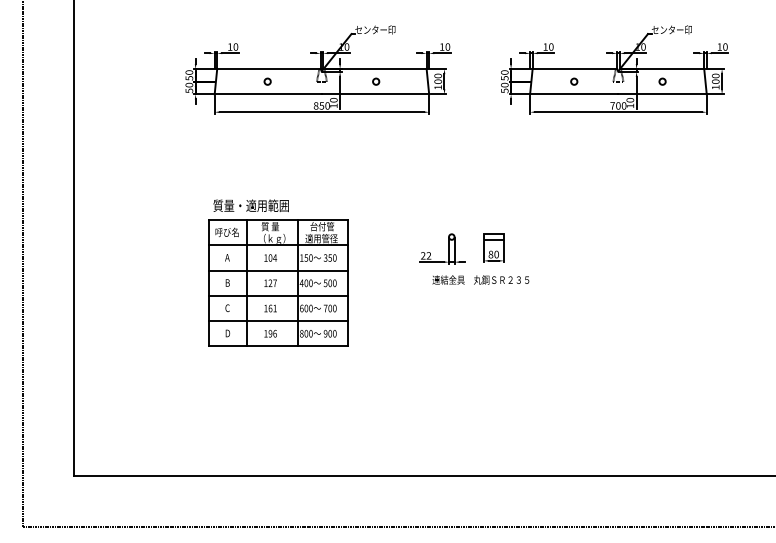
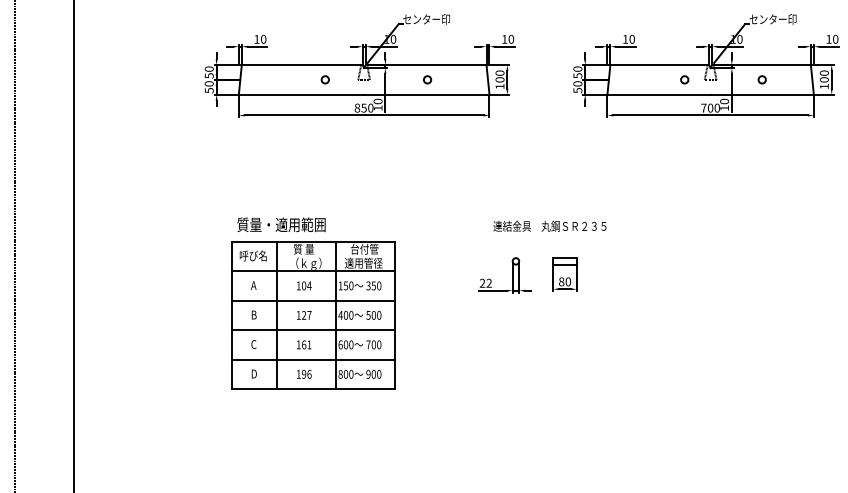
circle: (267, 81) -> (325, 79), moved
circle: (574, 81) -> (685, 79), moved
text: (480, 279) -> (549, 225), moved

